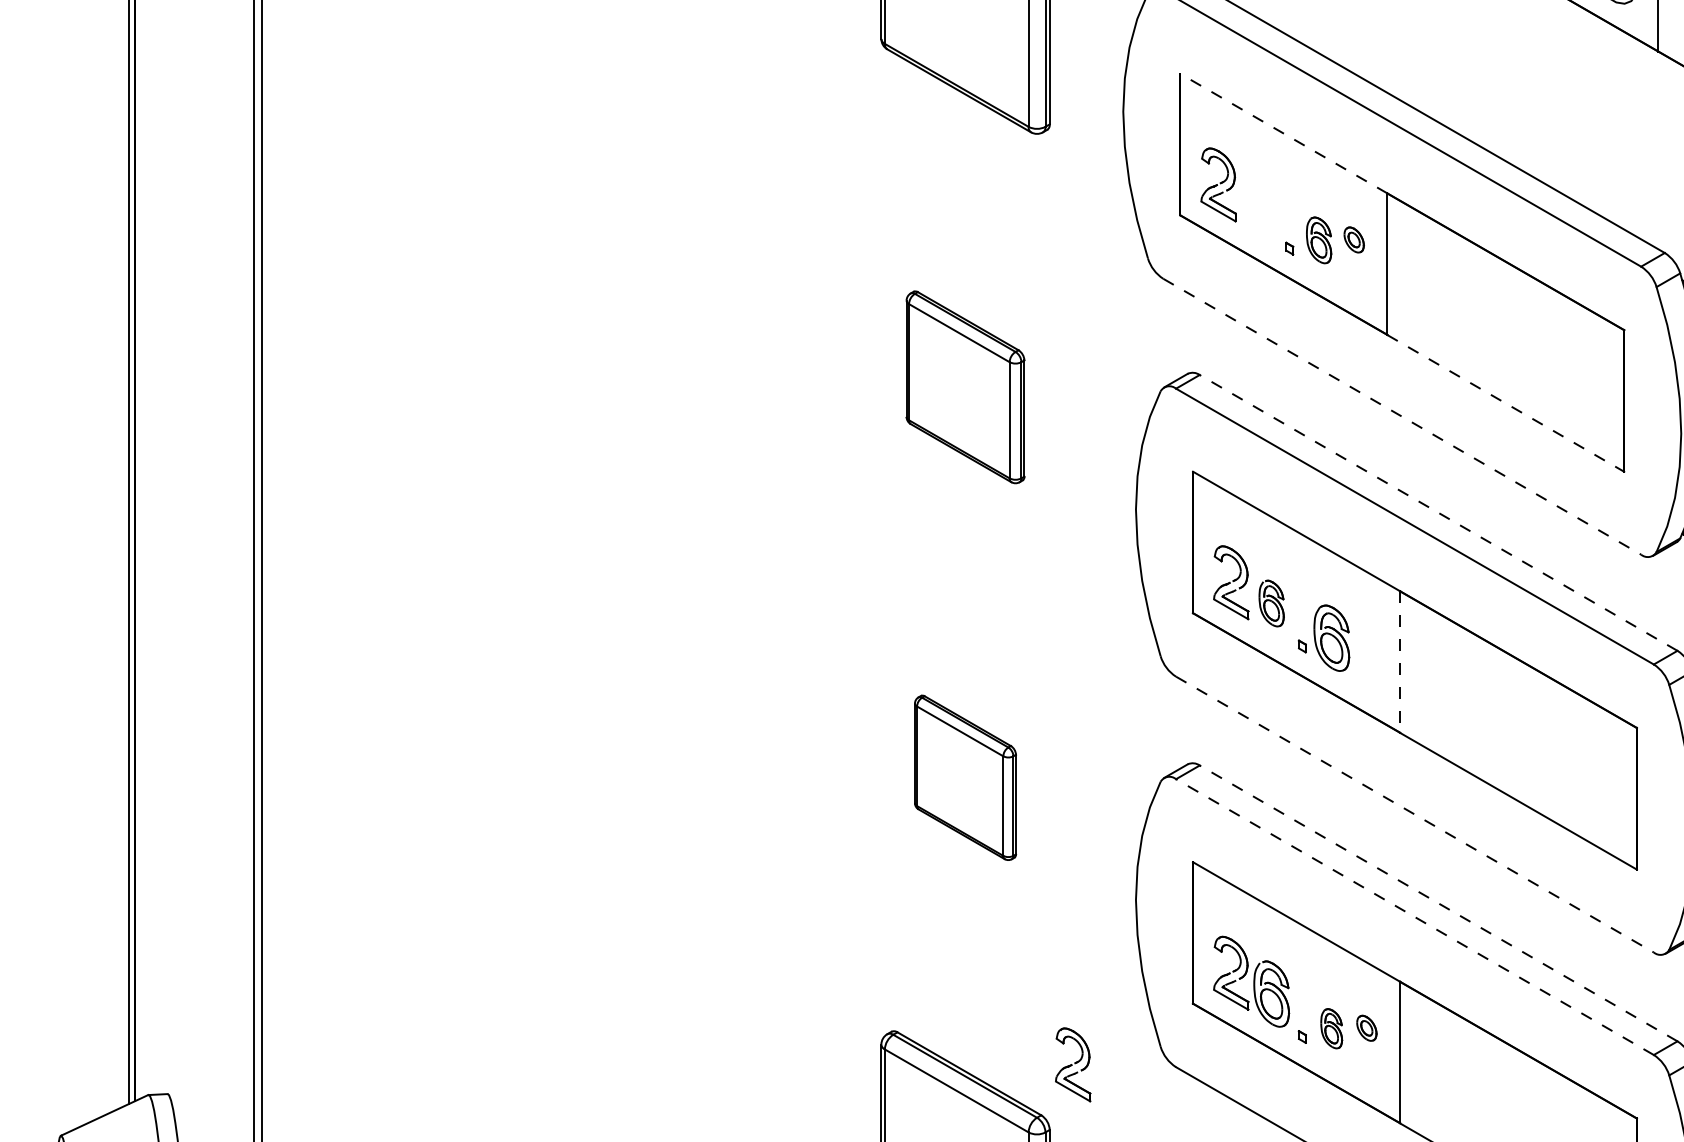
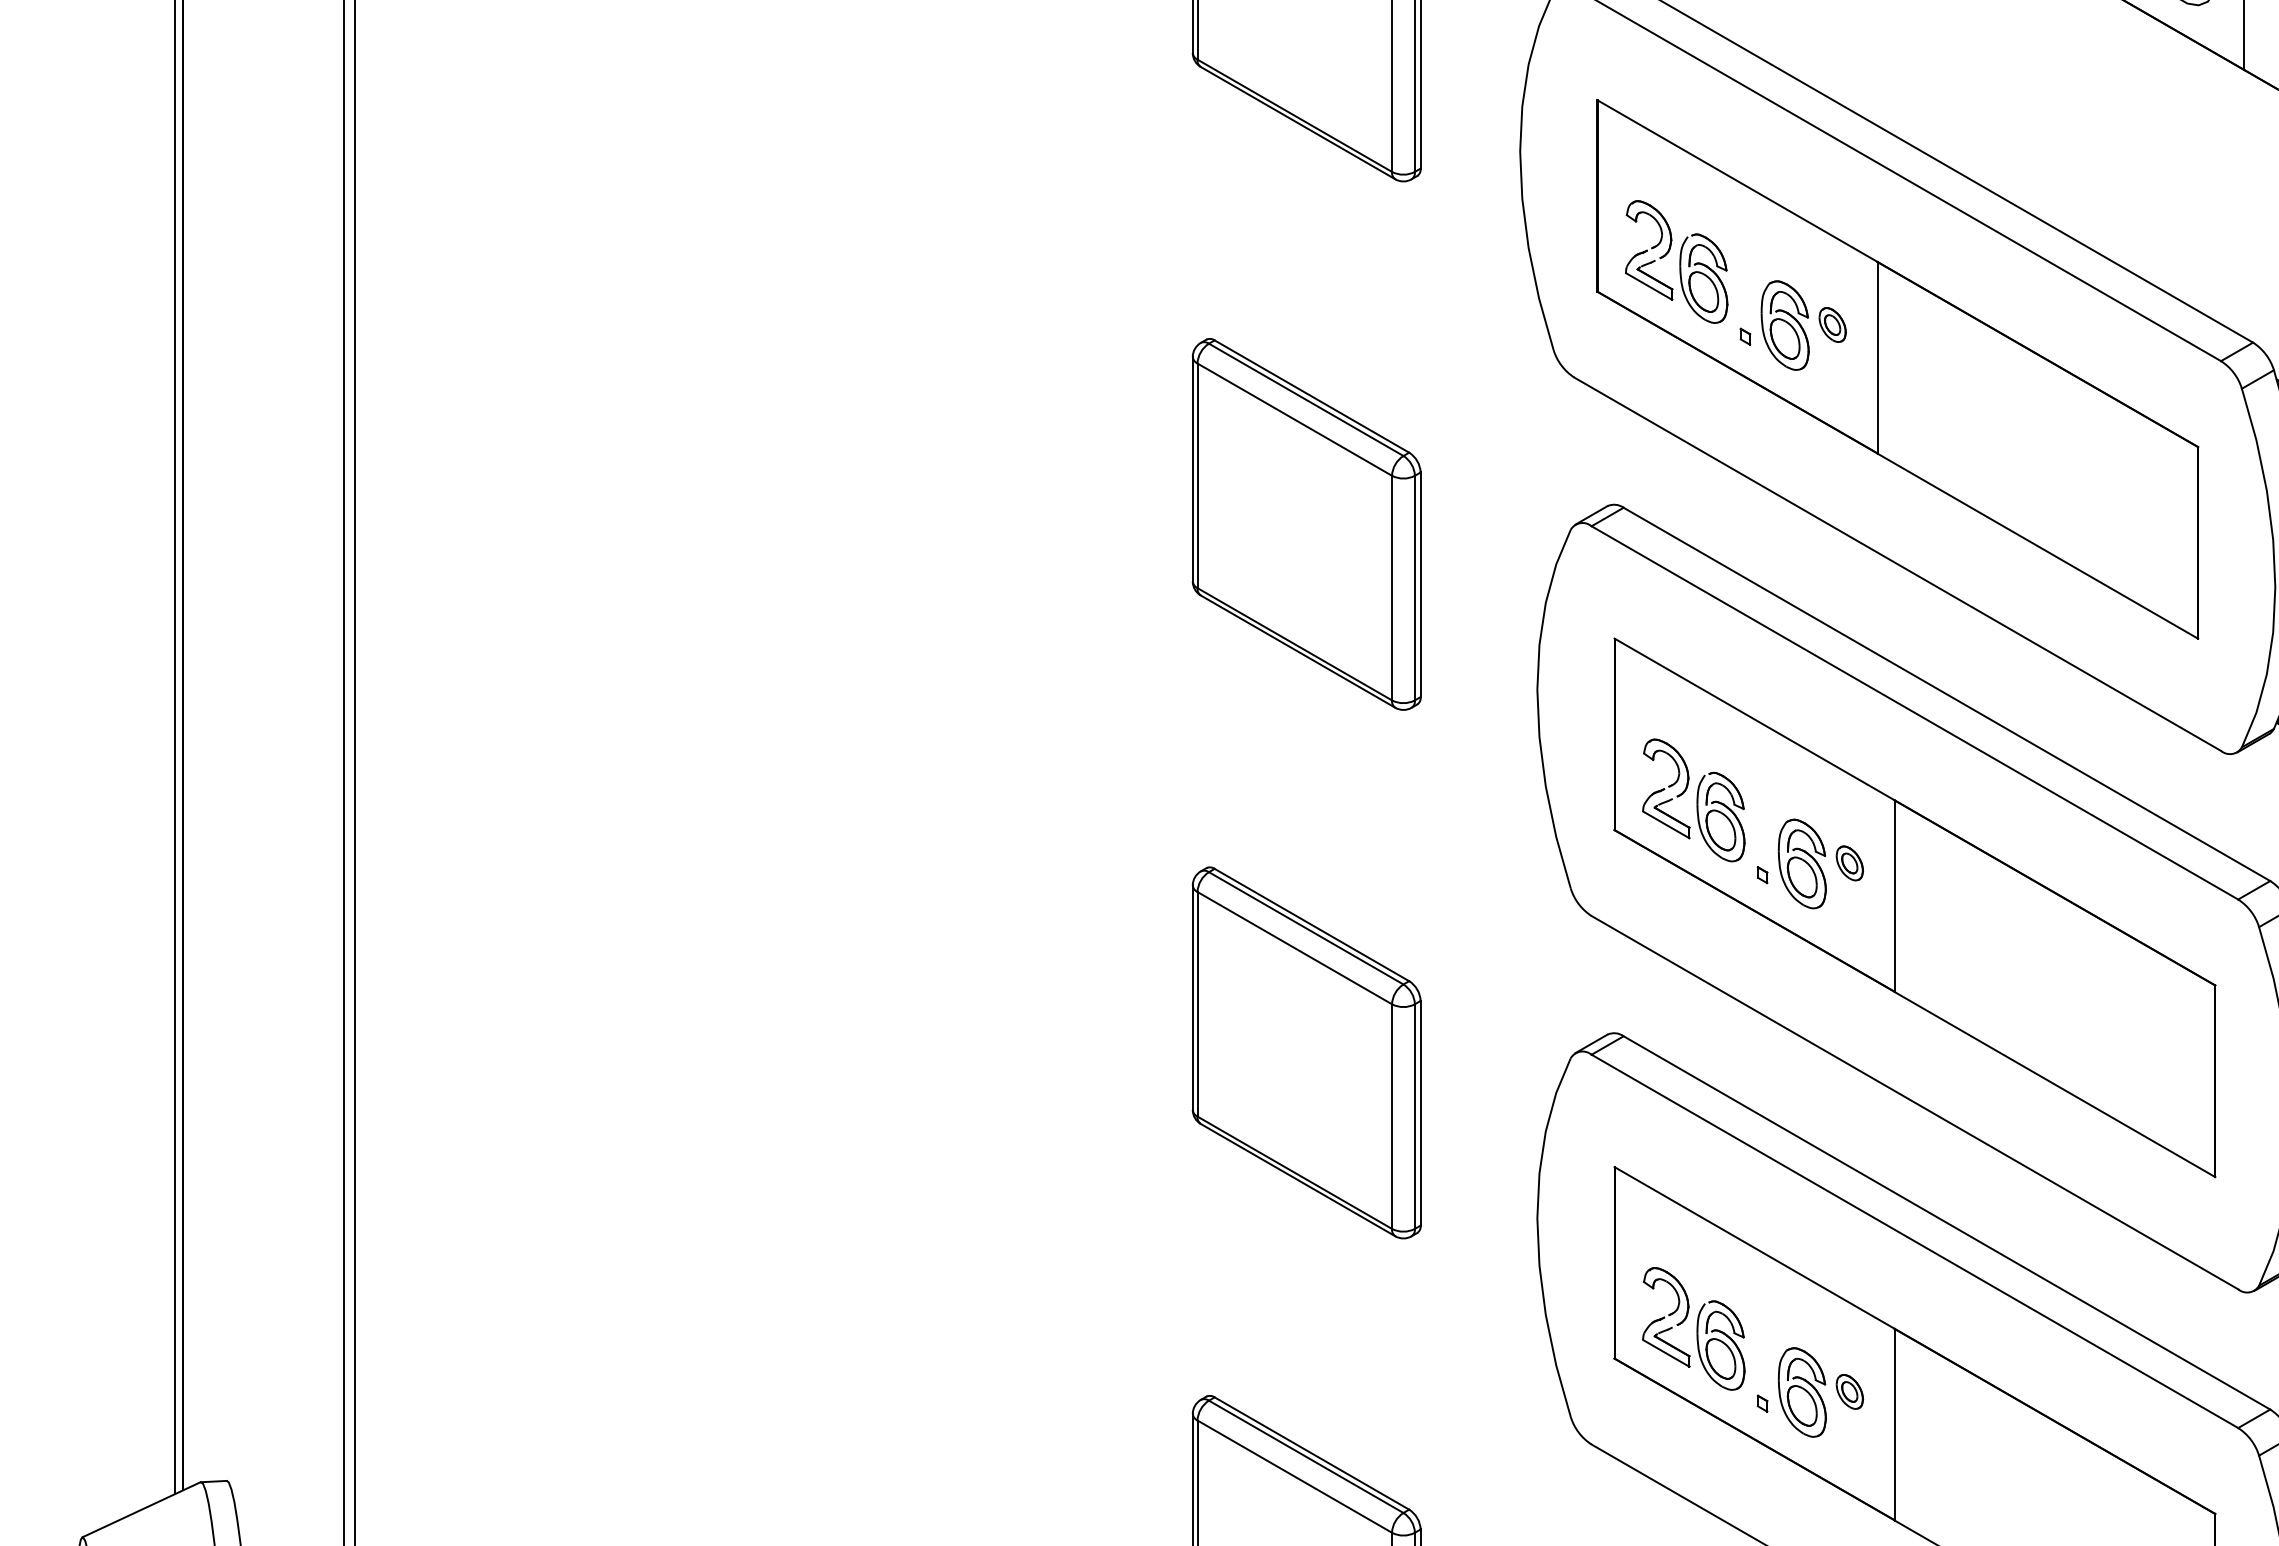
line: (1283, 133) -> (1737, 181), dashed -> solid
part: (1258, 205) -> (1703, 278), added
part: (1318, 240) -> (1784, 325), size x1.43
part: (965, 387) -> (1306, 524), size x1.43
line: (1505, 403) -> (2037, 546), dashed -> solid
line: (1402, 416) -> (1898, 564), dashed -> solid
line: (1438, 512) -> (1946, 694), dashed -> solid
part: (1271, 603) -> (1720, 816), size x1.43
part: (1366, 637) -> (1849, 863), added
line: (1399, 662) -> (1894, 896), dashed -> solid
part: (965, 777) -> (1306, 1052), size x1.67
line: (1415, 814) -> (1915, 1102), dashed -> solid
line: (1438, 903) -> (1946, 1222), dashed -> solid
line: (1414, 917) -> (1914, 1241), dashed -> solid
part: (1331, 1028) -> (1801, 1392), size x1.67
part: (1073, 1064) -> (1452, 1441), removed

